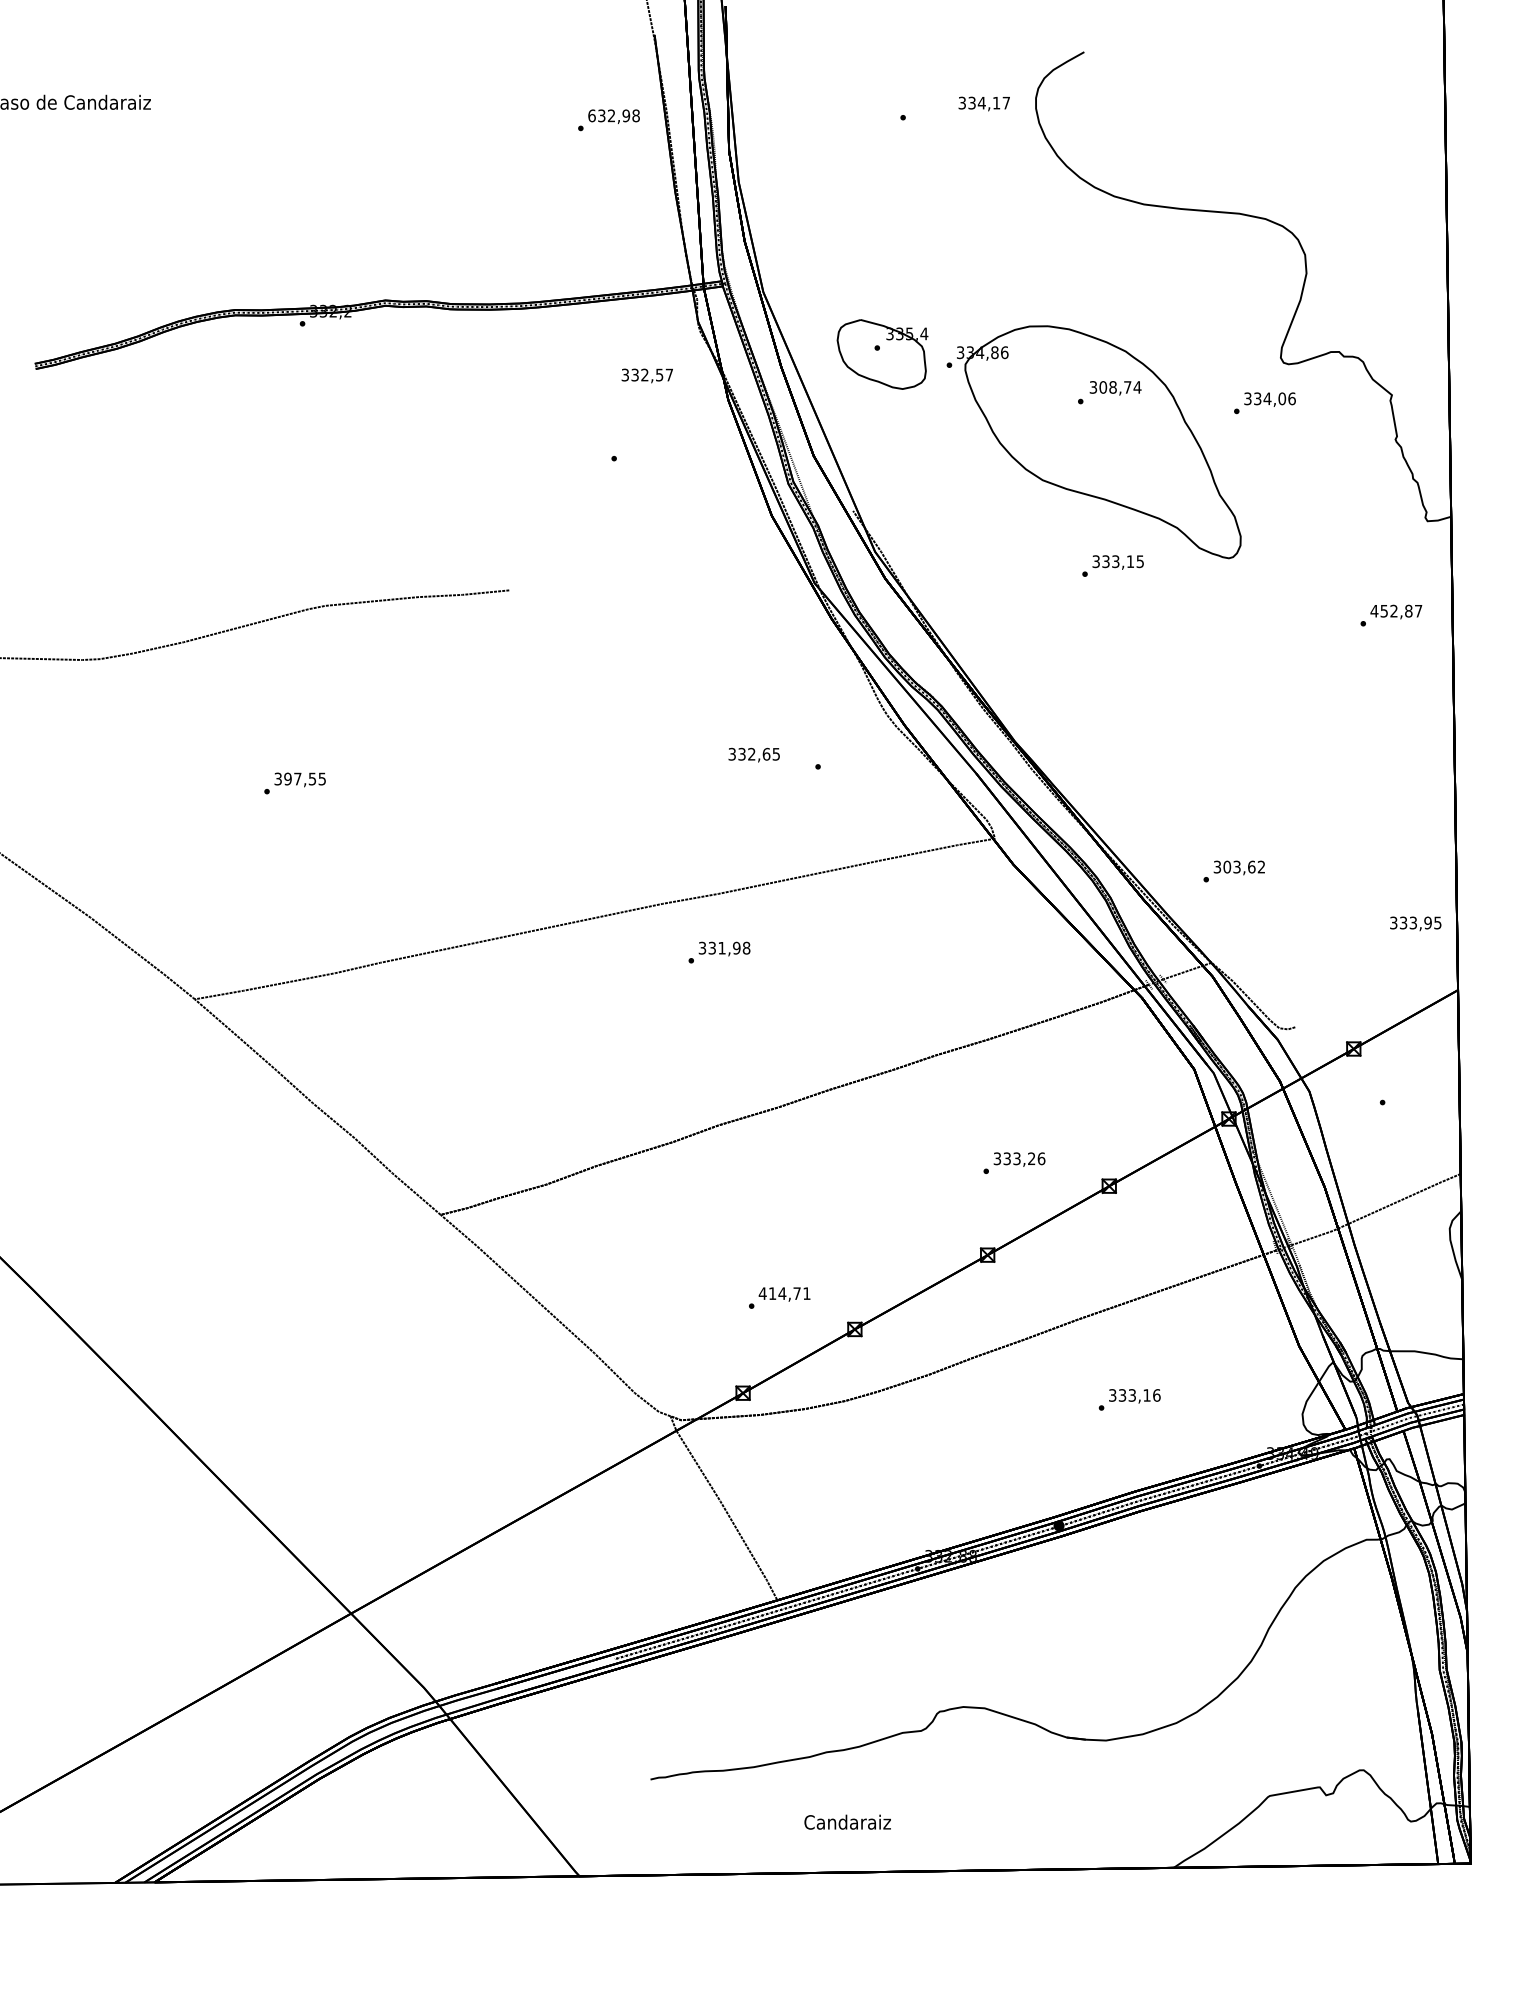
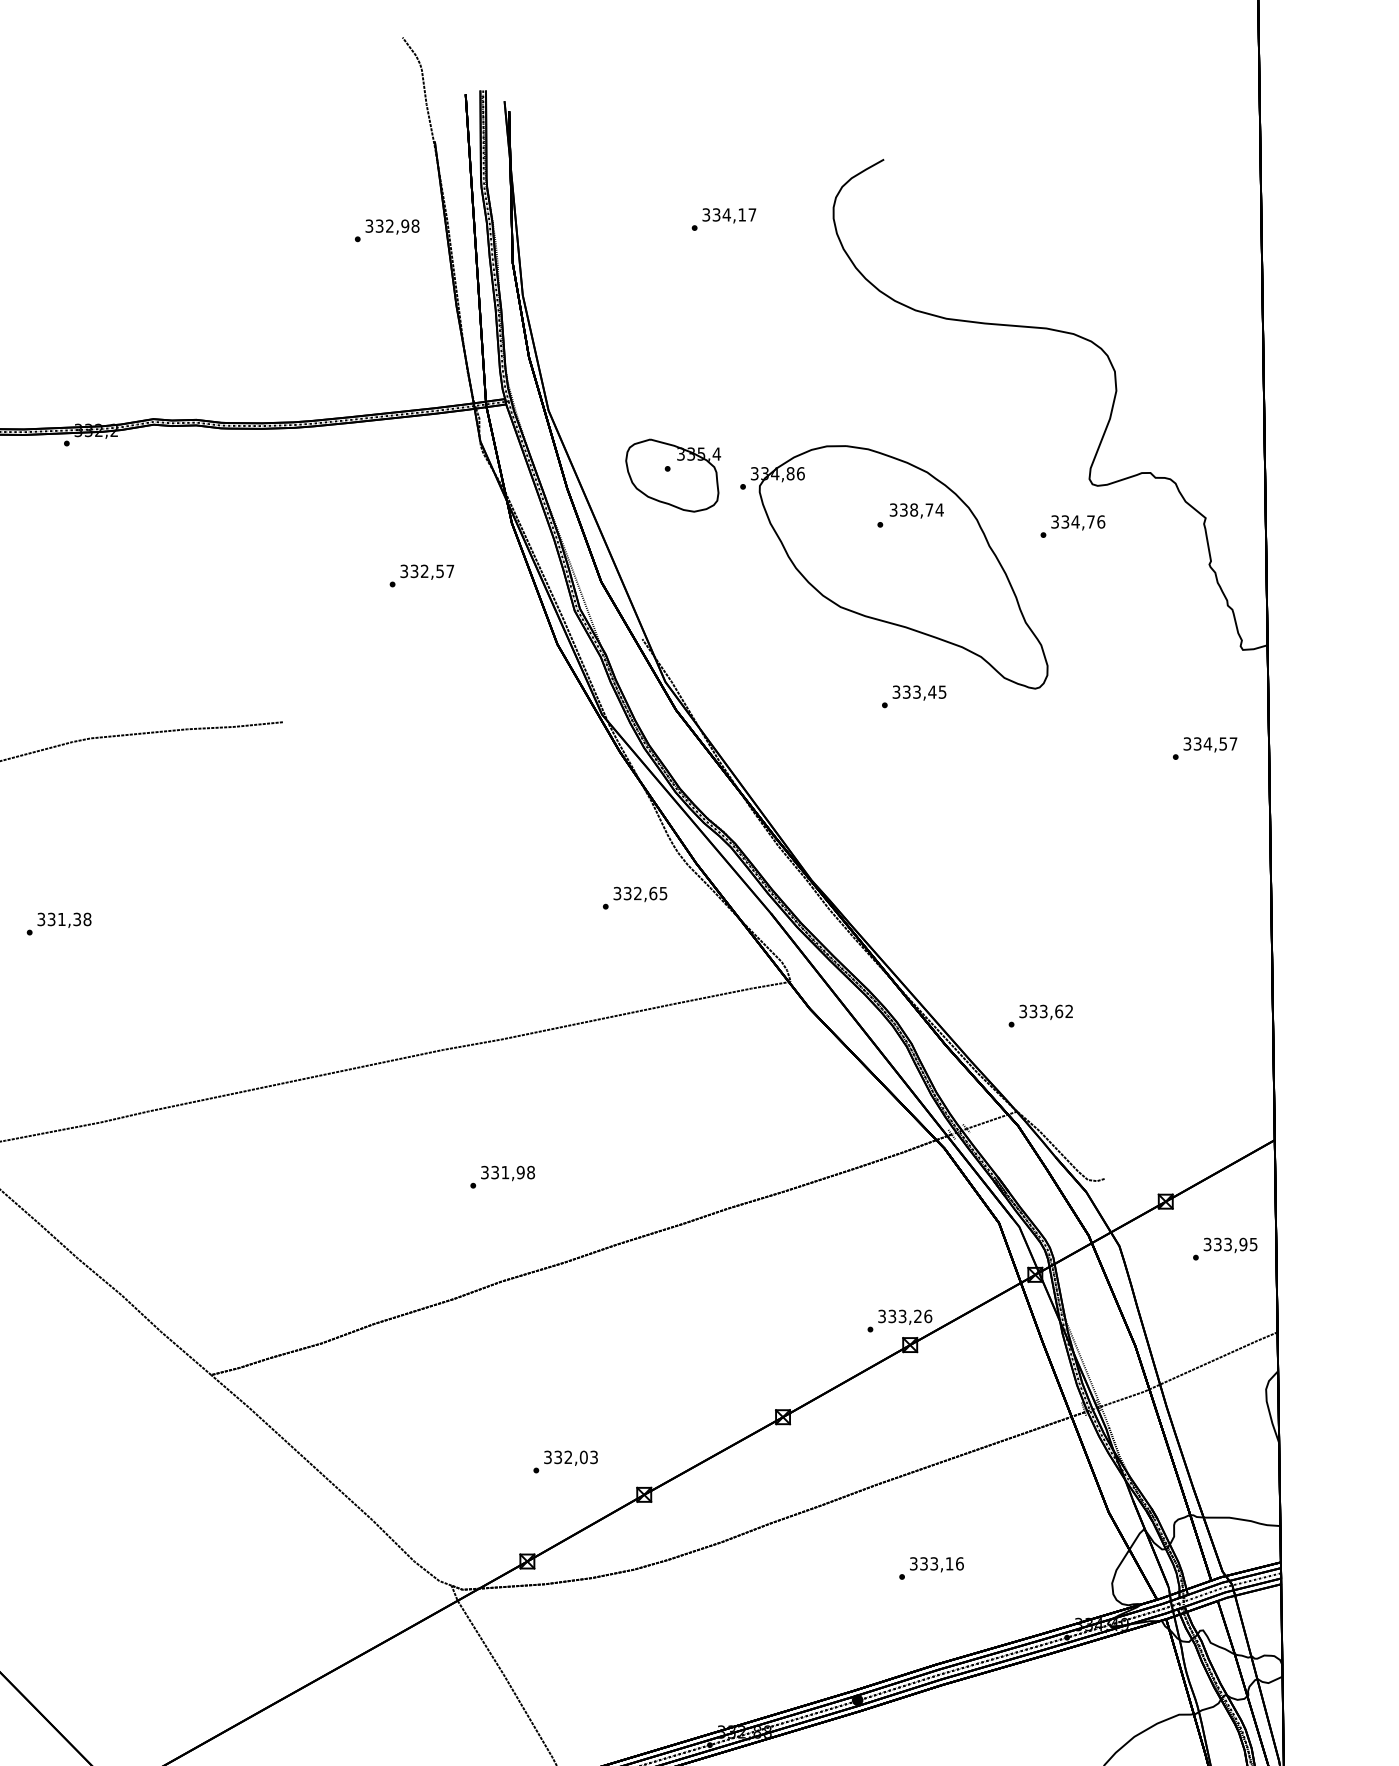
text: (983, 103) -> (728, 215), moved
text: (591, 115) -> (368, 225), 632,98 -> 332,98
text: (646, 375) -> (426, 571), moved
text: (1103, 387) -> (904, 510), 308,74 -> 338,74
text: (1282, 398) -> (1091, 521), 334,06 -> 334,76
text: (1130, 561) -> (932, 692), 333,15 -> 333,45
text: (1391, 610) -> (1205, 743), 452,87 -> 334,57
text: (753, 754) -> (639, 893), moved
text: (305, 778) -> (69, 918), 397,55 -> 331,38
text: (1227, 866) -> (1033, 1010), 303,62 -> 333,62
text: (1415, 923) -> (1230, 1245), moved
text: (719, 952) -> (502, 1177), moved
text: (1014, 1162) -> (899, 1320), moved
text: (784, 1293) -> (570, 1457), 414,71 -> 332,03

